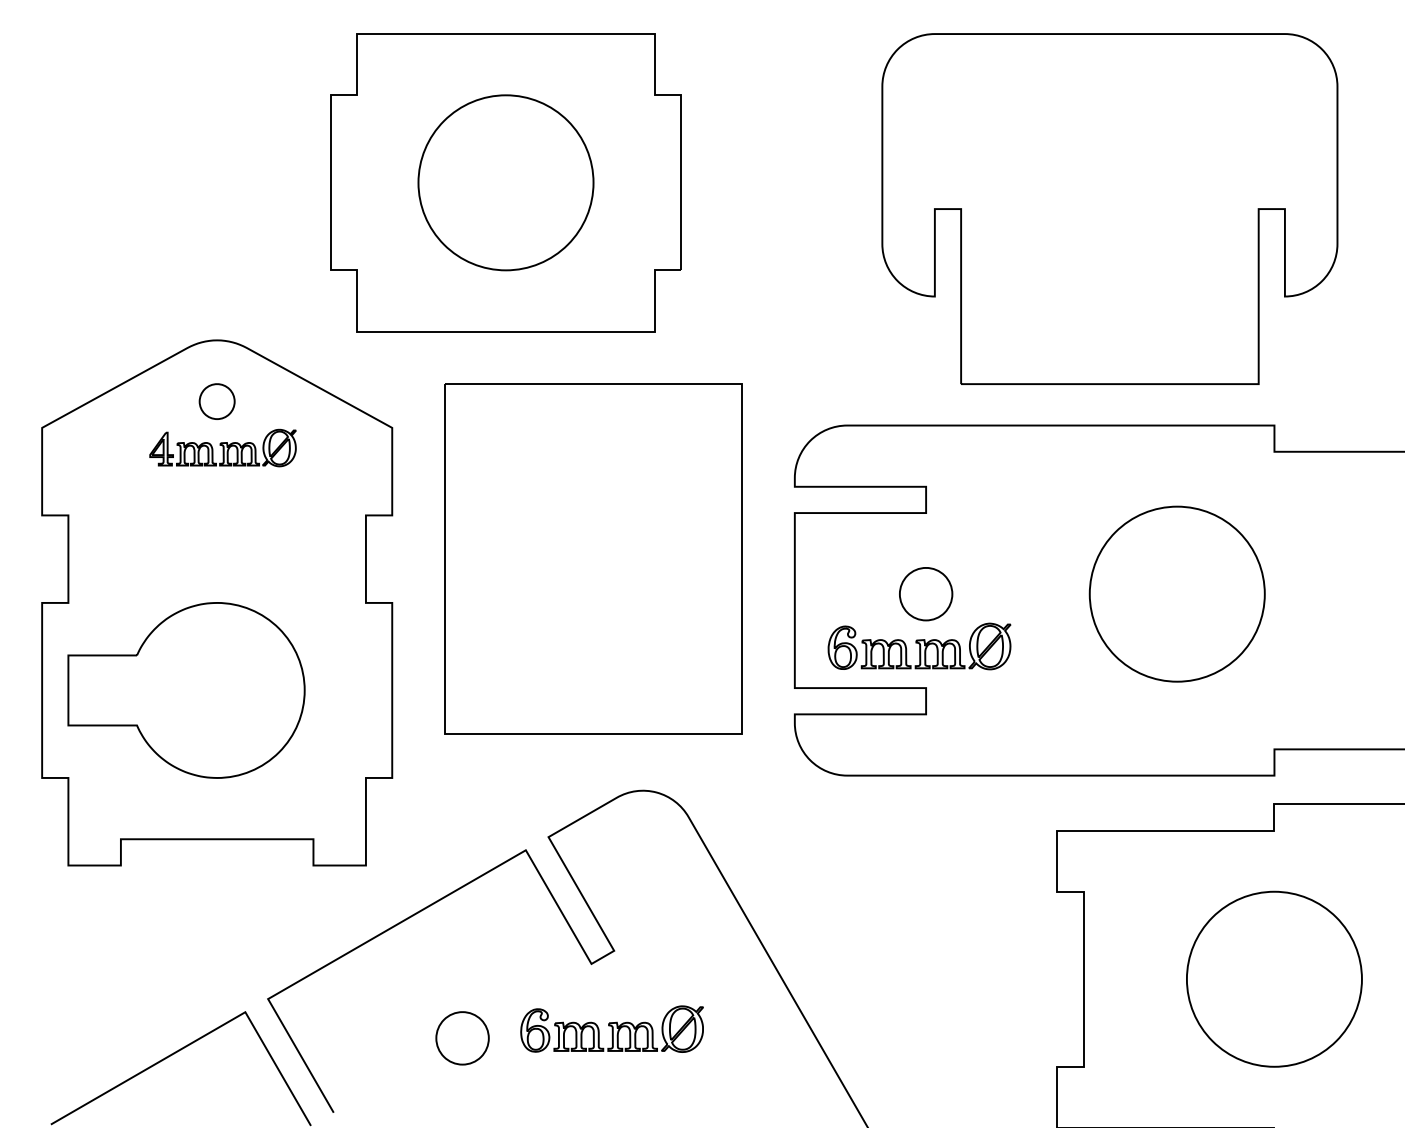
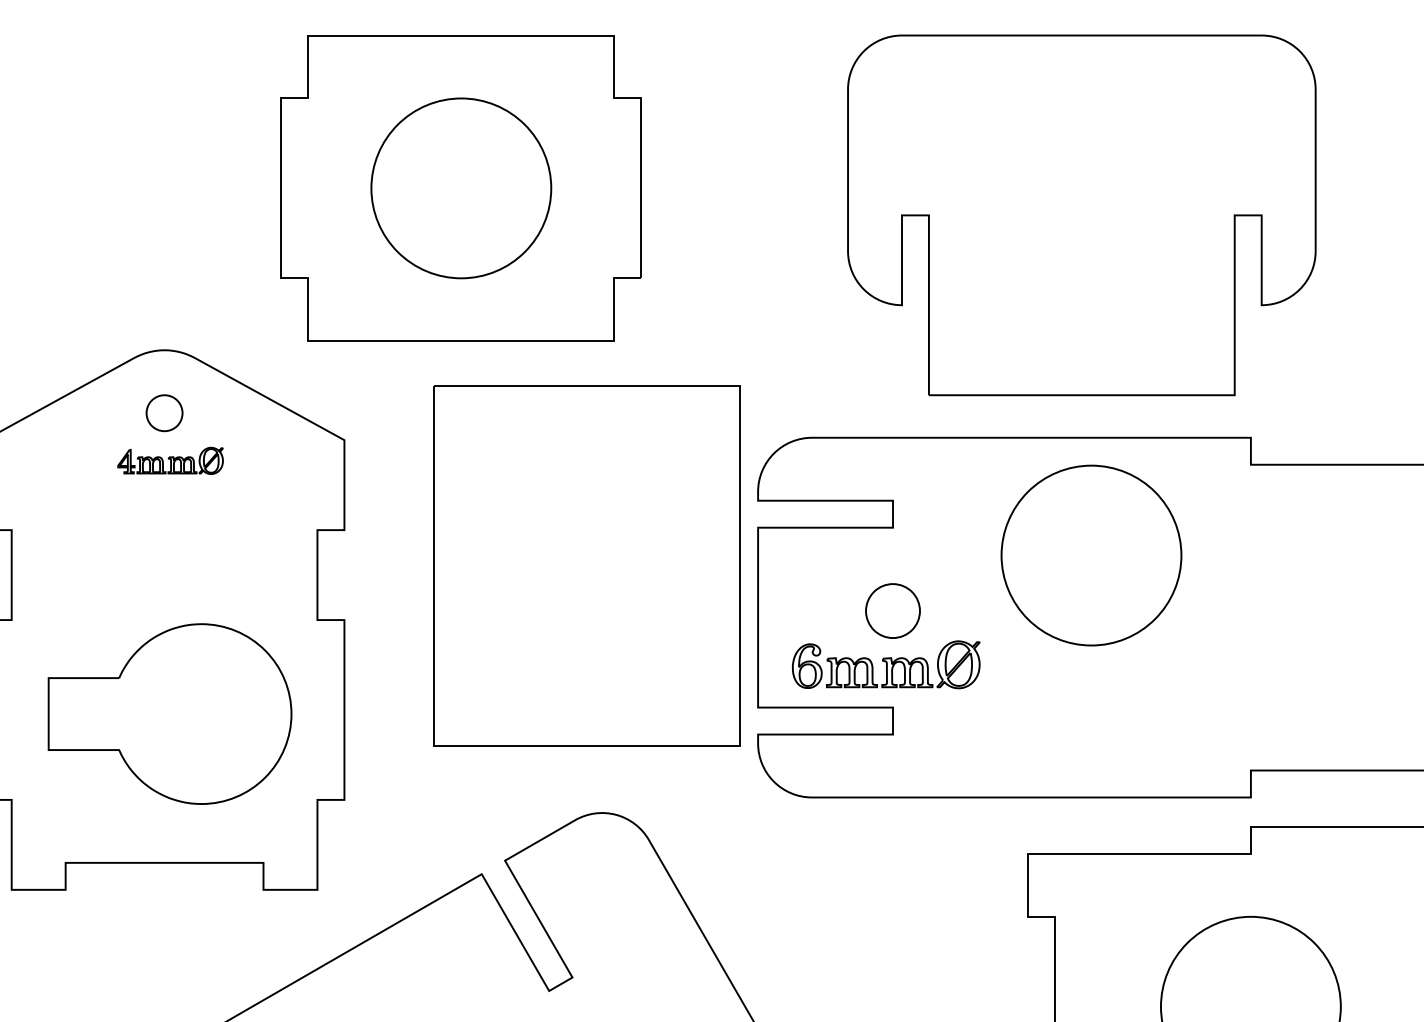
part: (222, 447) -> (170, 460), size x0.7
part: (593, 558) -> (587, 565), moved
part: (1176, 593) -> (1090, 554), moved
part: (186, 690) -> (170, 714), moved

